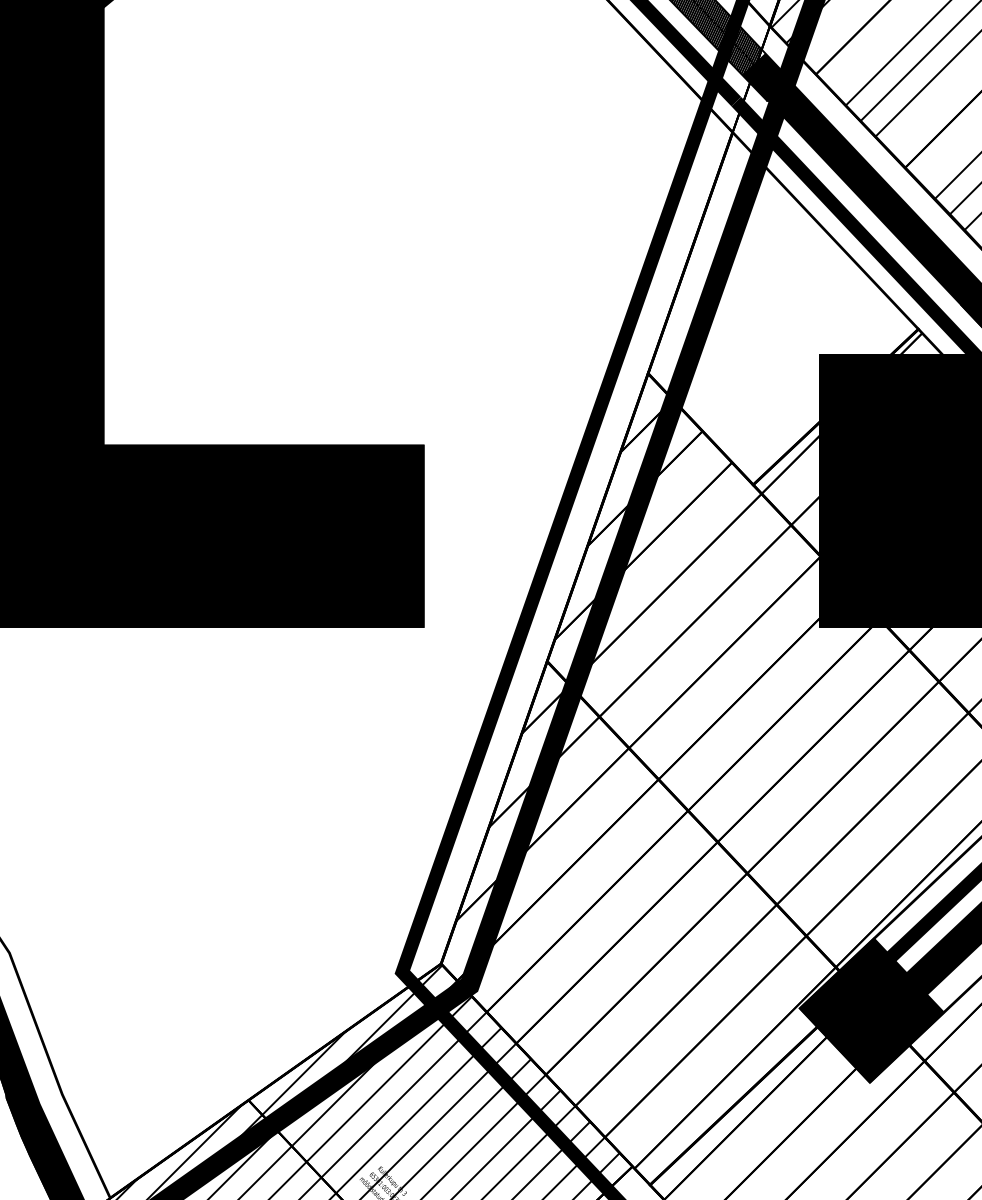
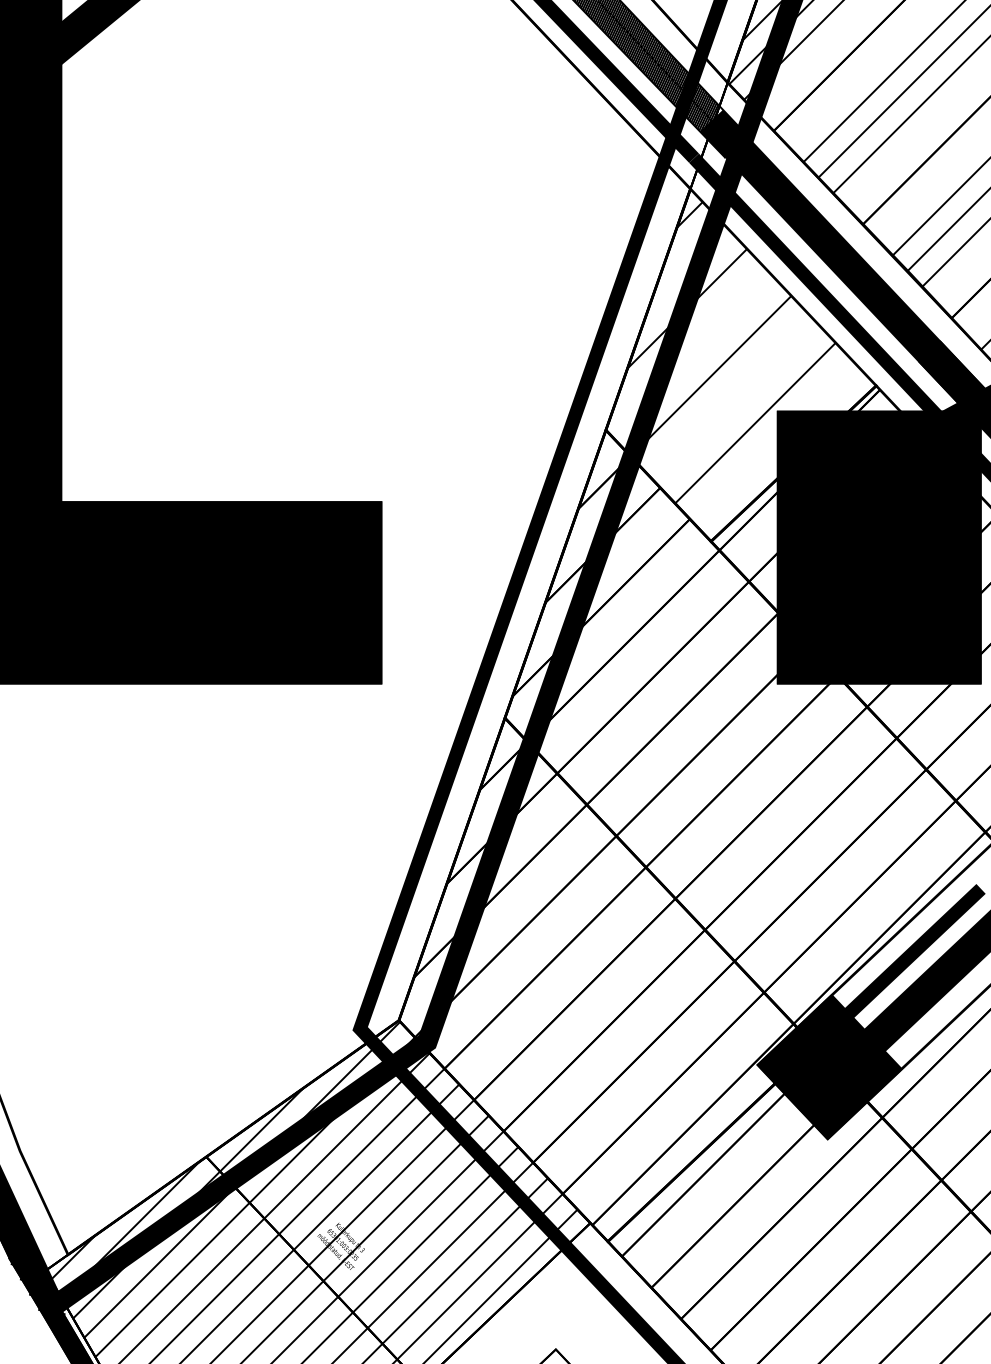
hatch: (773, 295) -> (731, 352), added

